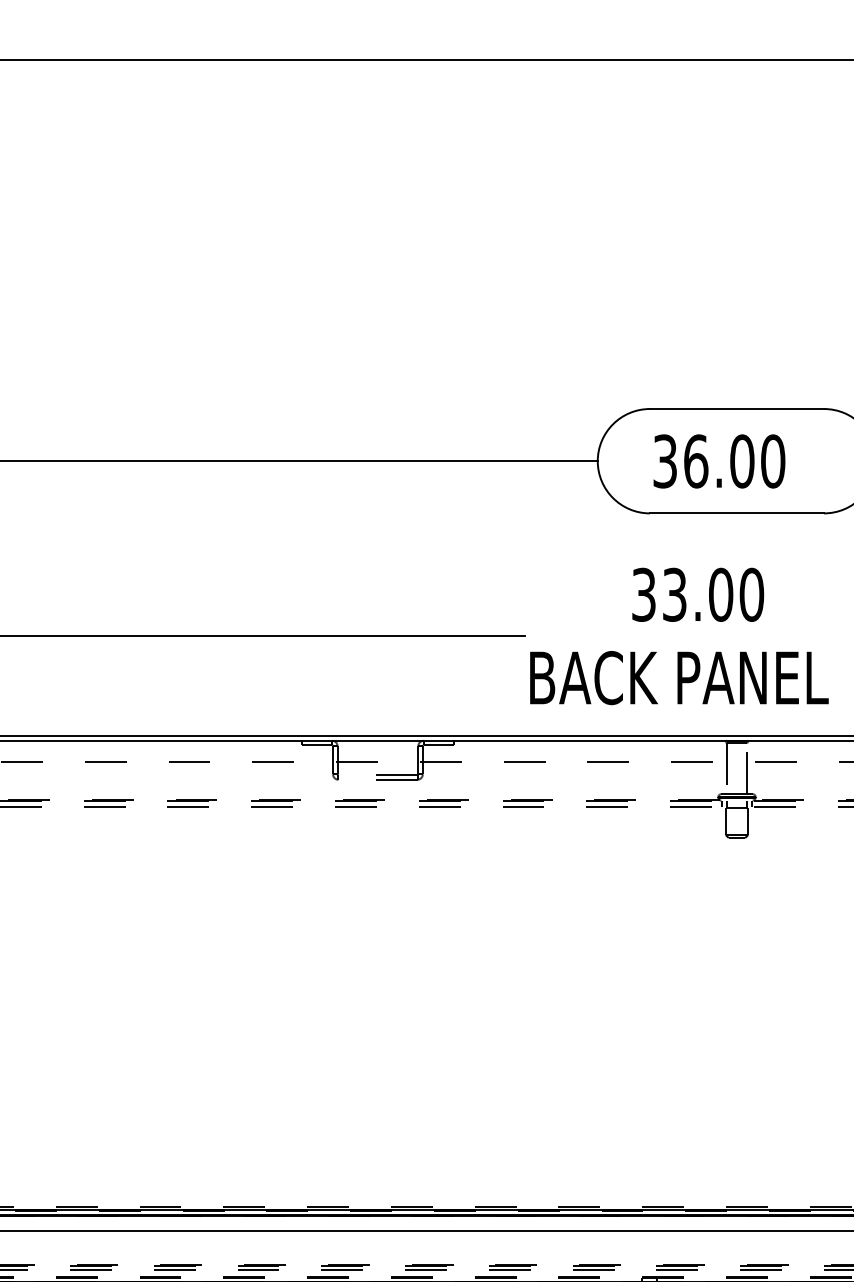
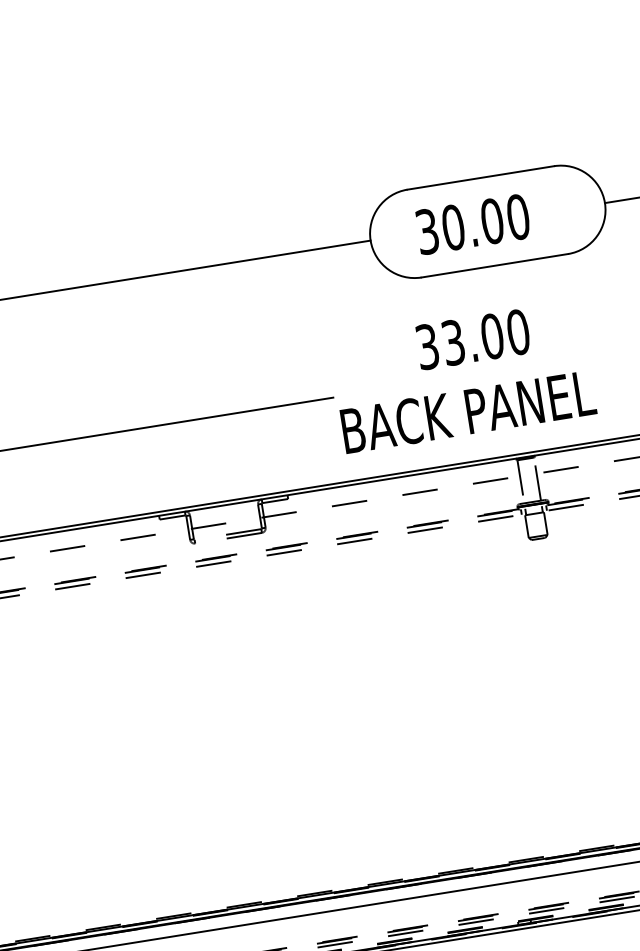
text: (696, 461) -> (453, 227), 36.00 -> 30.00

